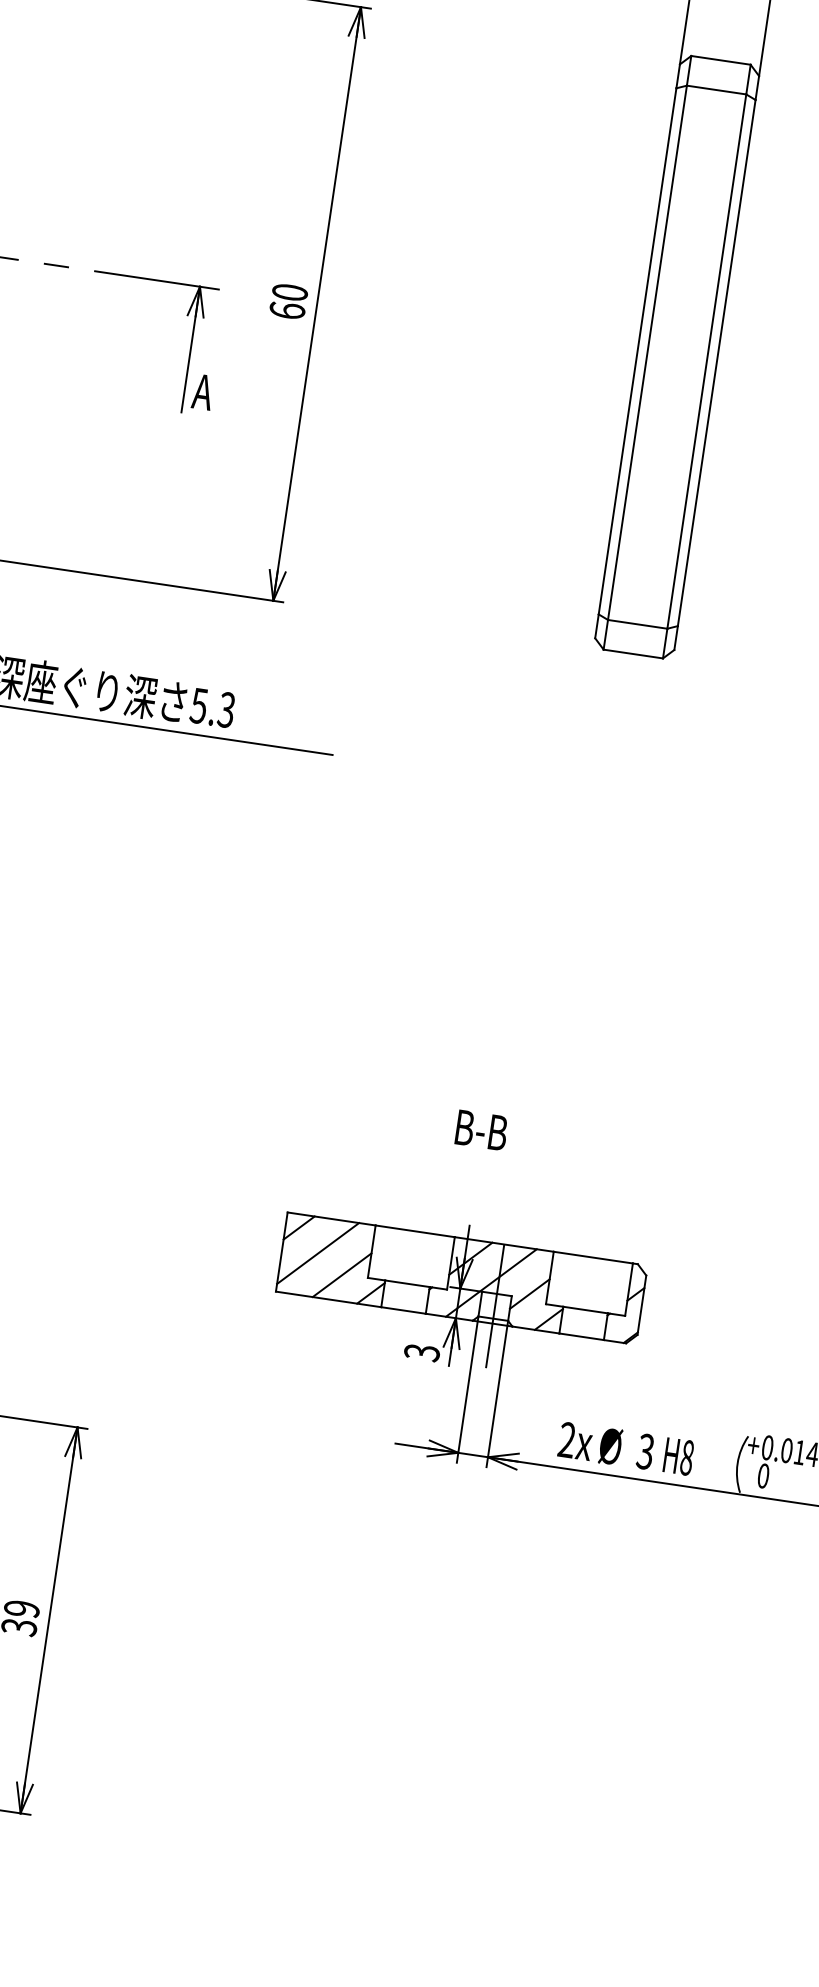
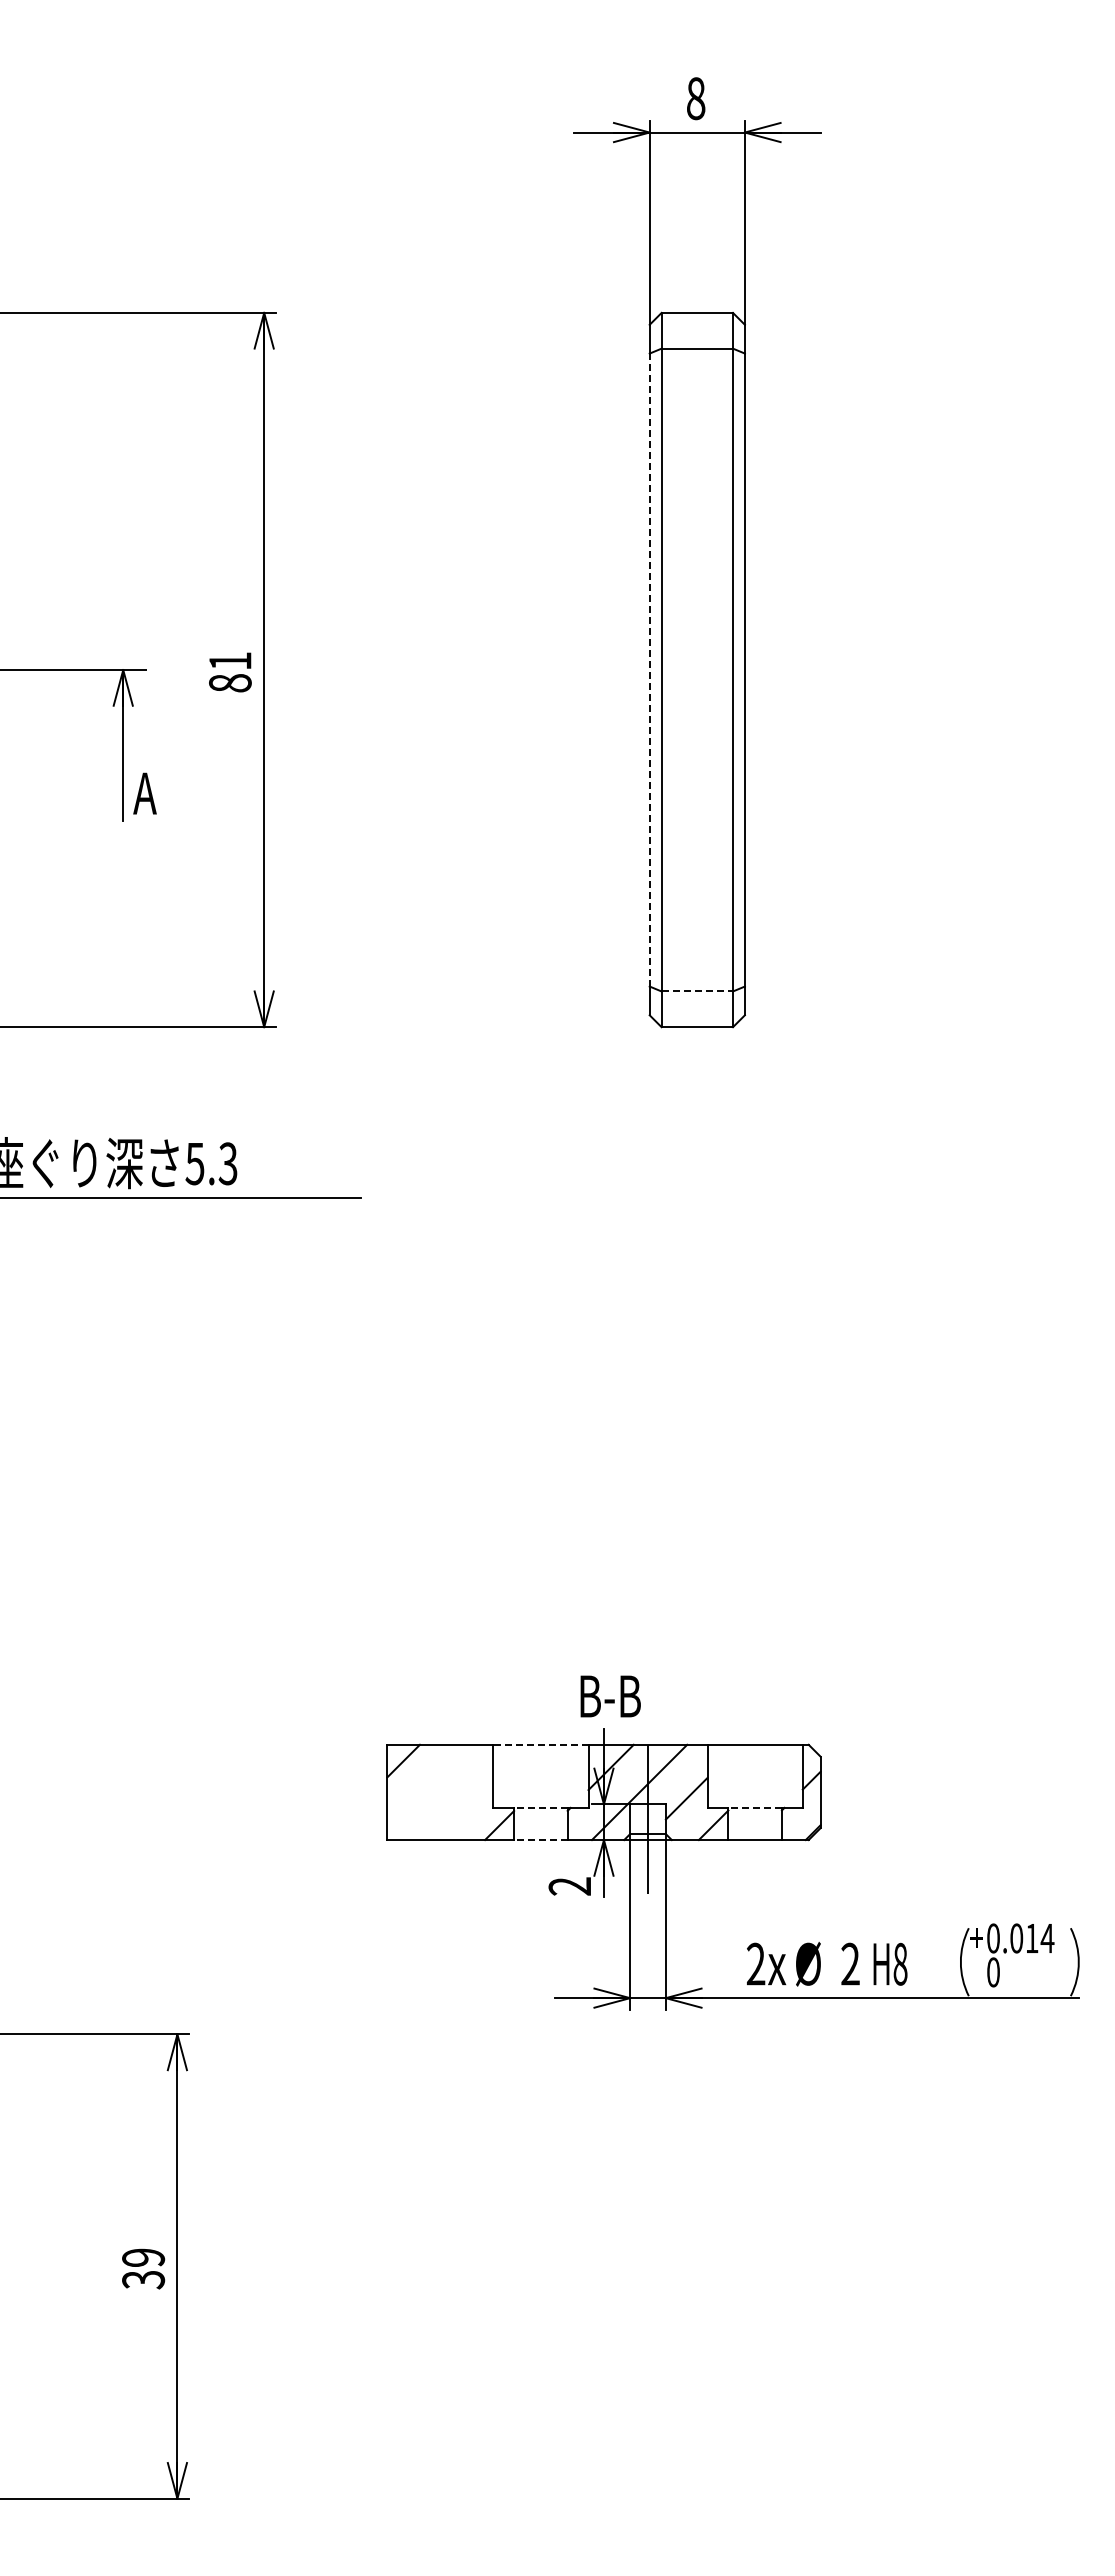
text: (288, 301) -> (229, 672), 60 -> 81
line: (637, 350) -> (649, 669), solid -> dashed
line: (637, 624) -> (697, 991), solid -> dashed
text: (481, 1130) -> (610, 1696), moved
line: (414, 1231) -> (540, 1744), solid -> dashed
line: (318, 1253) -> (430, 1787), removed
line: (342, 1275) -> (462, 1809), removed
line: (407, 1283) -> (540, 1807), solid -> dashed
line: (585, 1309) -> (755, 1807), solid -> dashed
line: (403, 1310) -> (540, 1840), solid -> dashed
text: (421, 1352) -> (569, 1886), 3 -> 2
text: (645, 1451) -> (850, 1963), 3 -> 2

